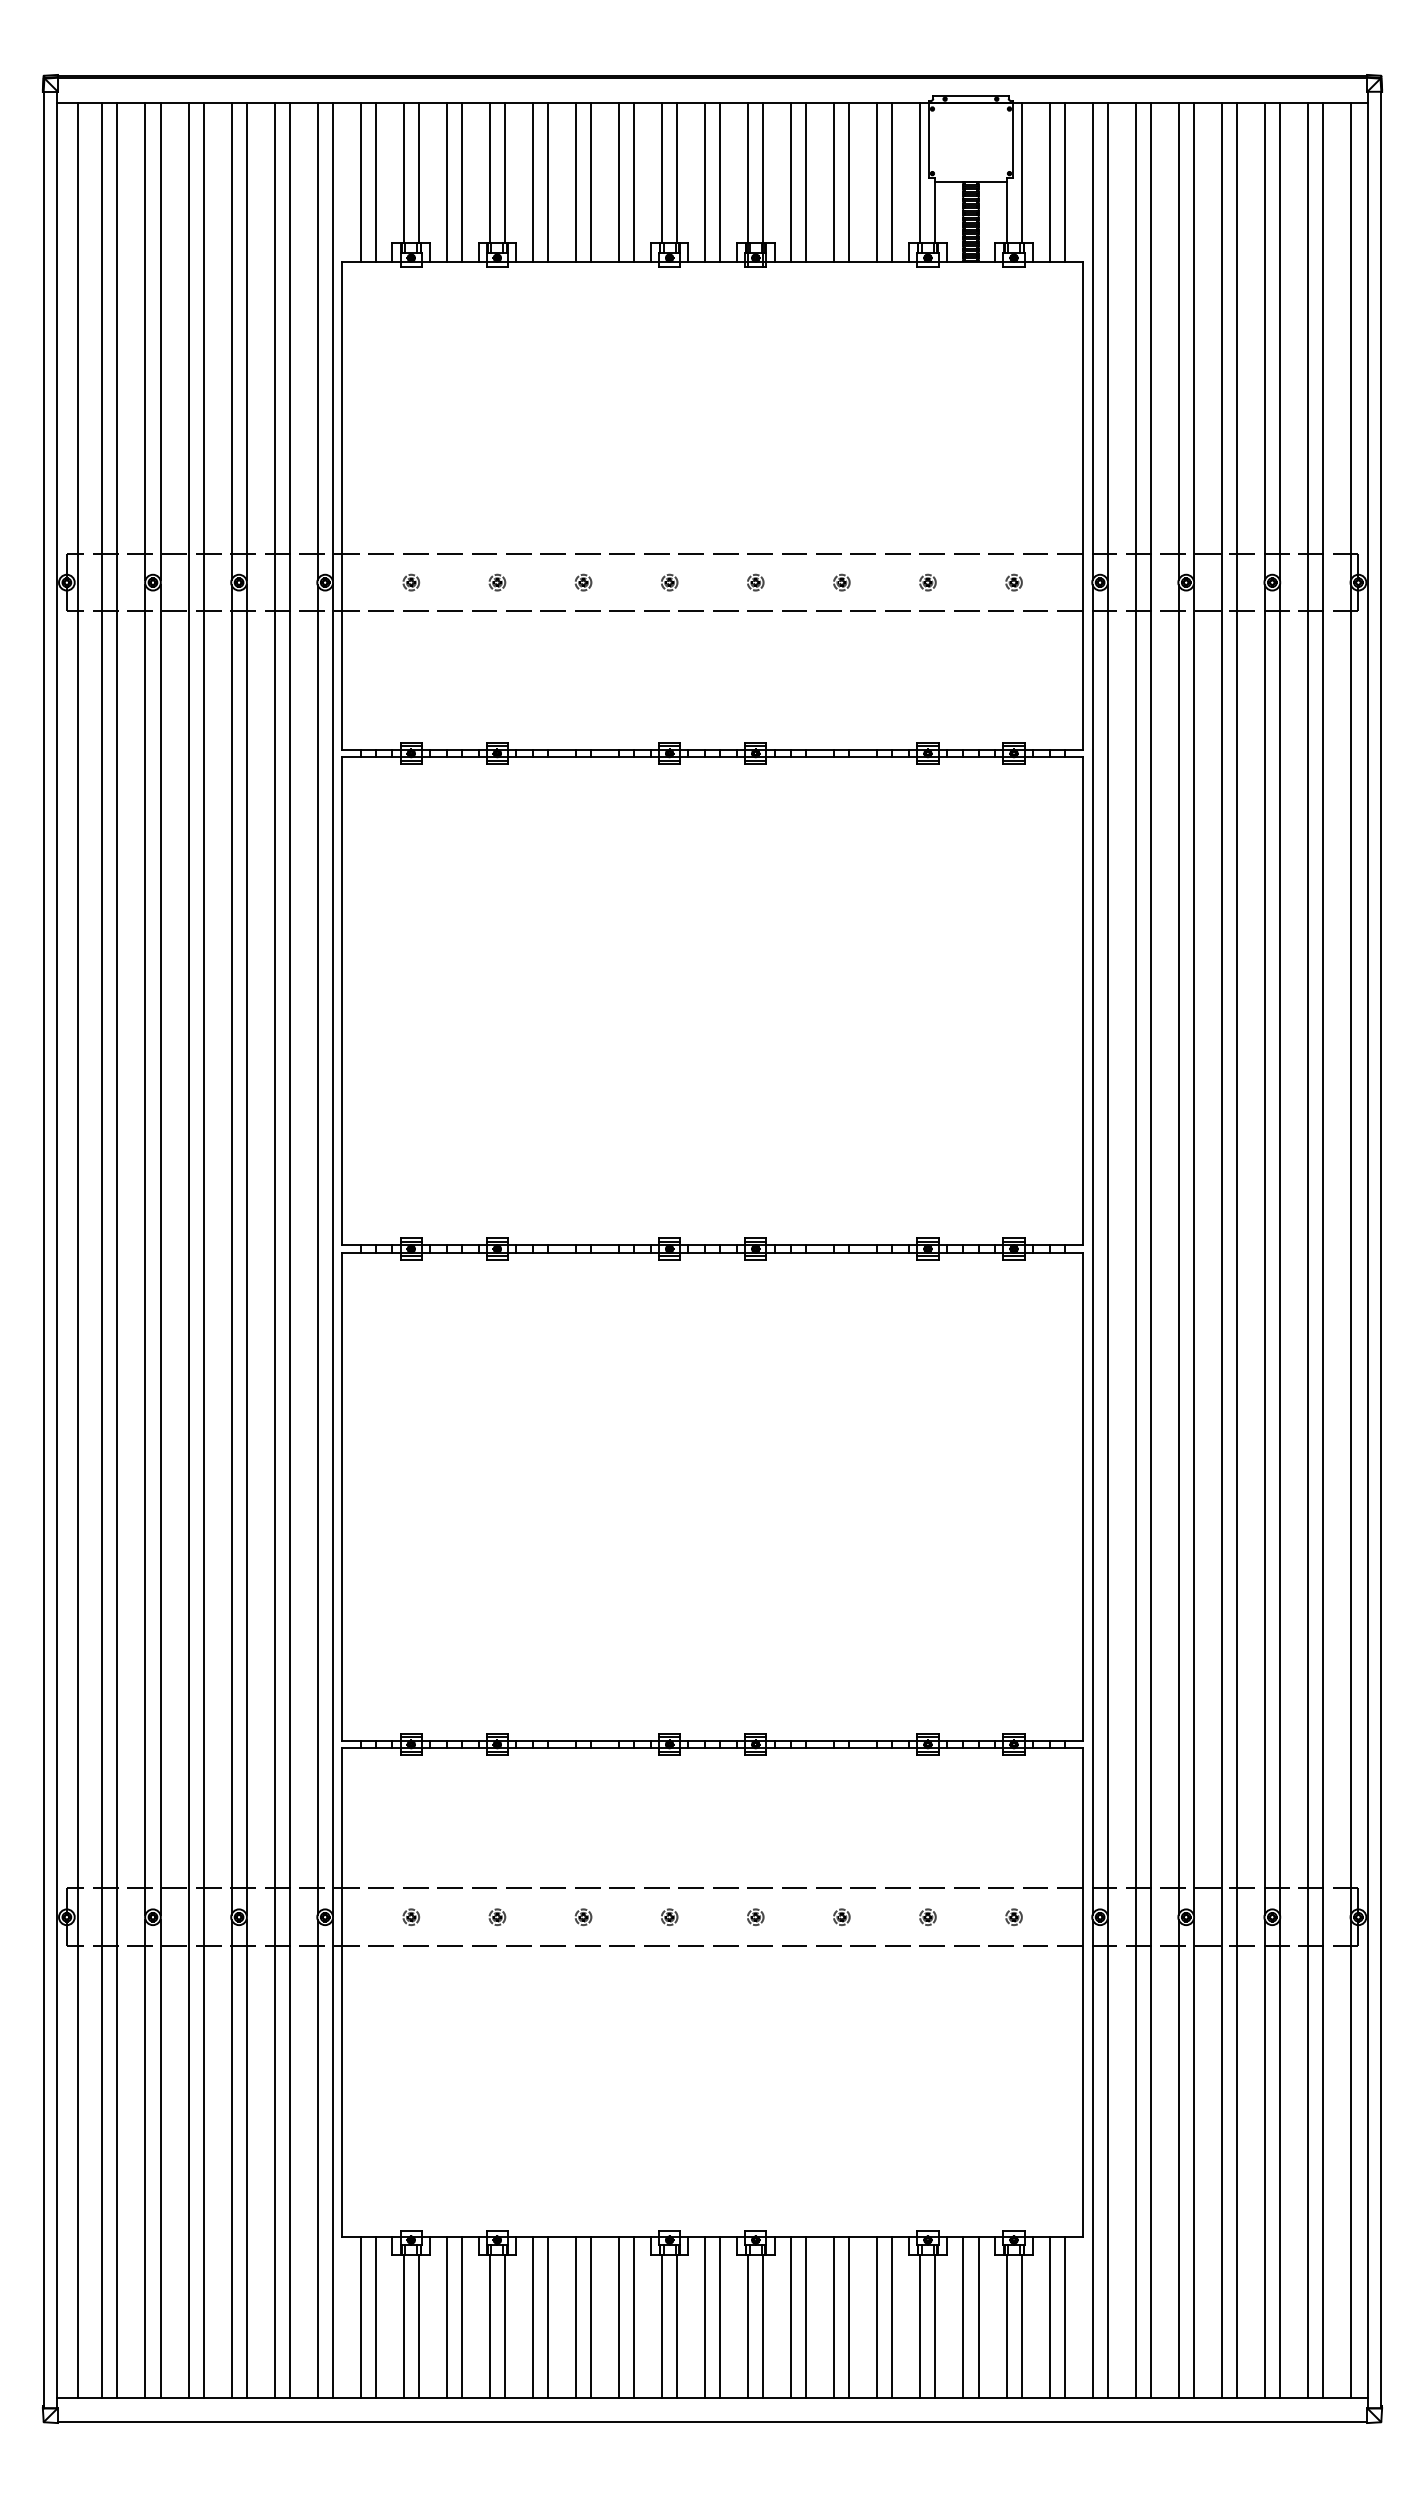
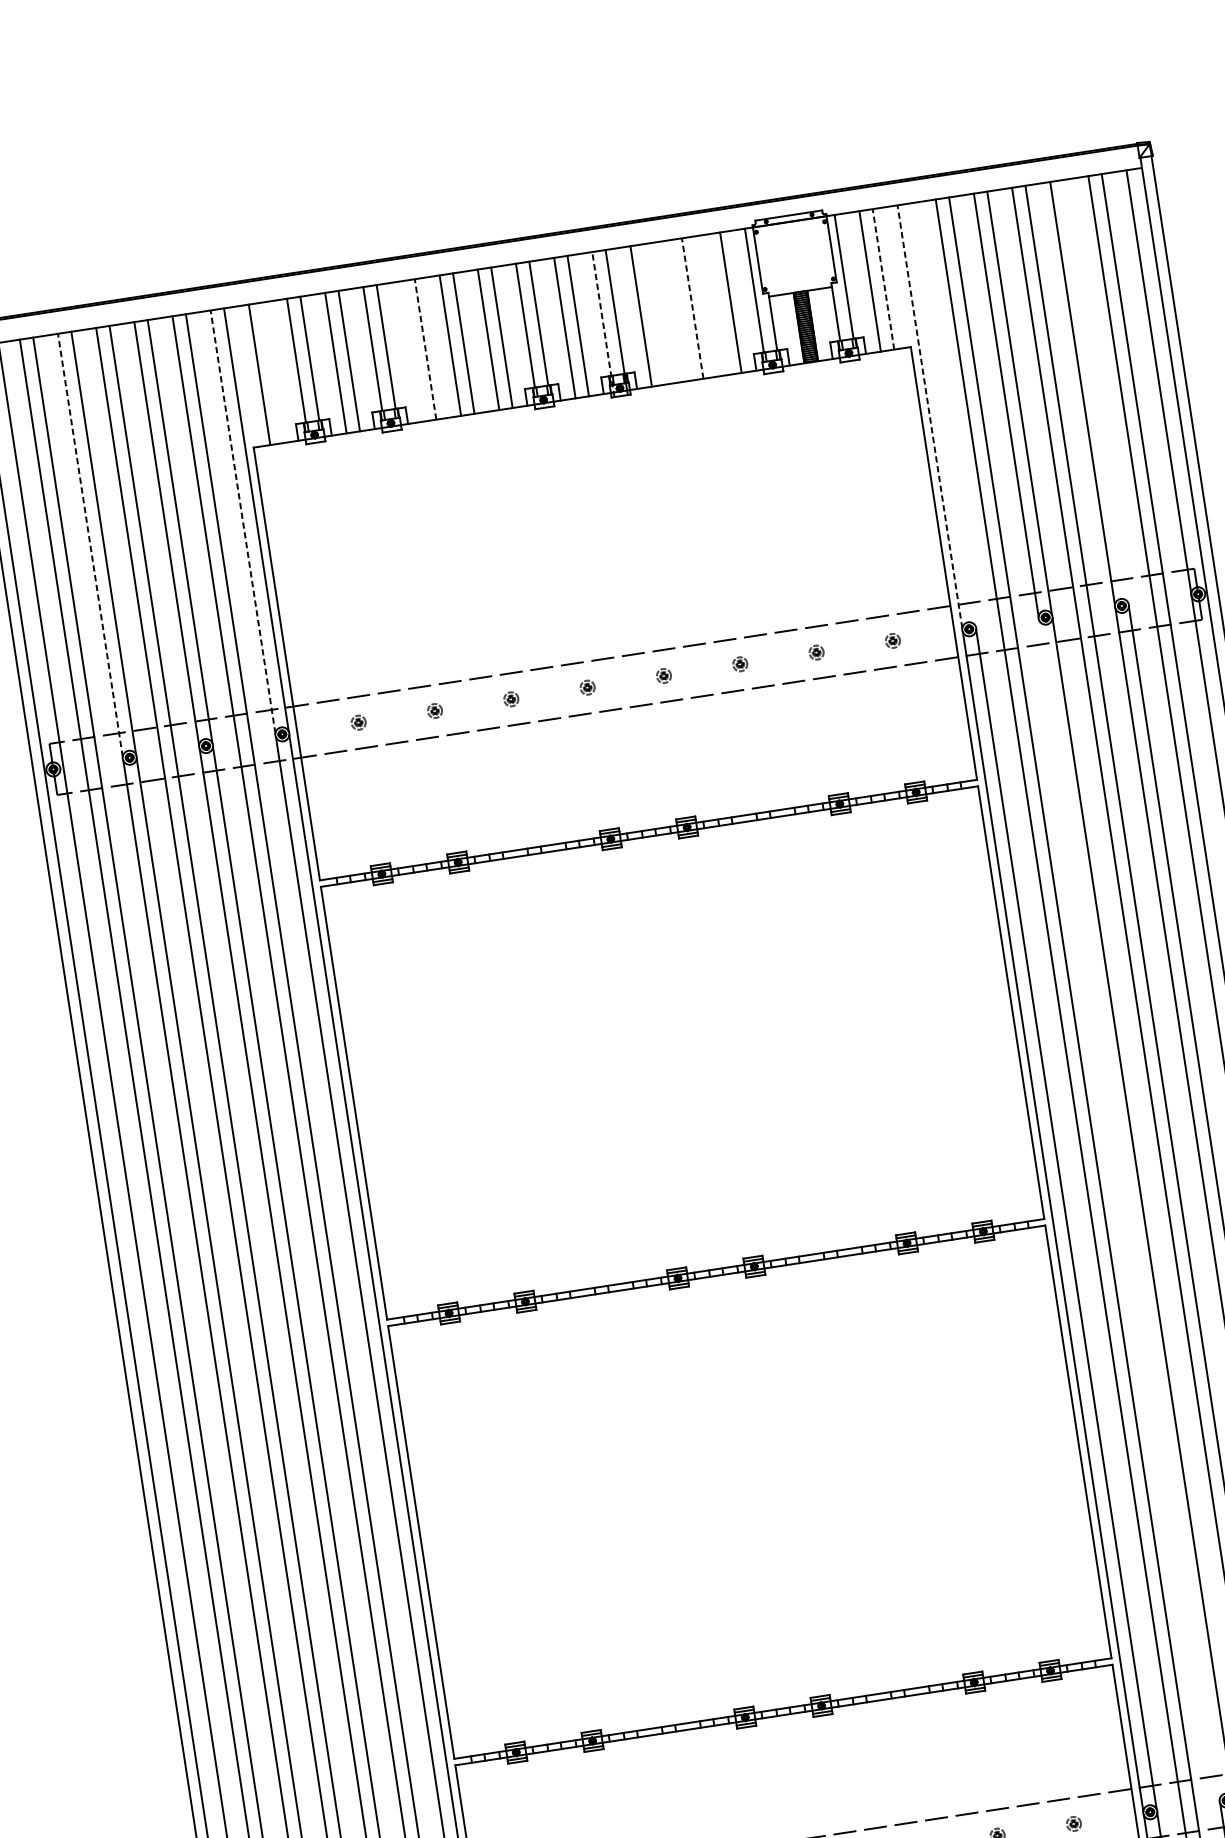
line: (547, 181) -> (425, 348), solid -> dashed
line: (849, 181) -> (692, 307), solid -> dashed
line: (1064, 181) -> (883, 278), solid -> dashed
line: (375, 182) -> (272, 372), removed
line: (532, 182) -> (411, 351), removed
line: (806, 182) -> (654, 314), removed
line: (834, 182) -> (679, 310), removed
line: (877, 182) -> (717, 304), removed
line: (748, 185) -> (603, 324), solid -> dashed
line: (145, 341) -> (90, 545), solid -> dashed
line: (317, 341) -> (242, 521), solid -> dashed
line: (1092, 341) -> (929, 416), solid -> dashed
line: (1107, 341) -> (943, 414), removed
line: (1279, 341) -> (1095, 391), removed
line: (1178, 1249) -> (1129, 1209), removed

